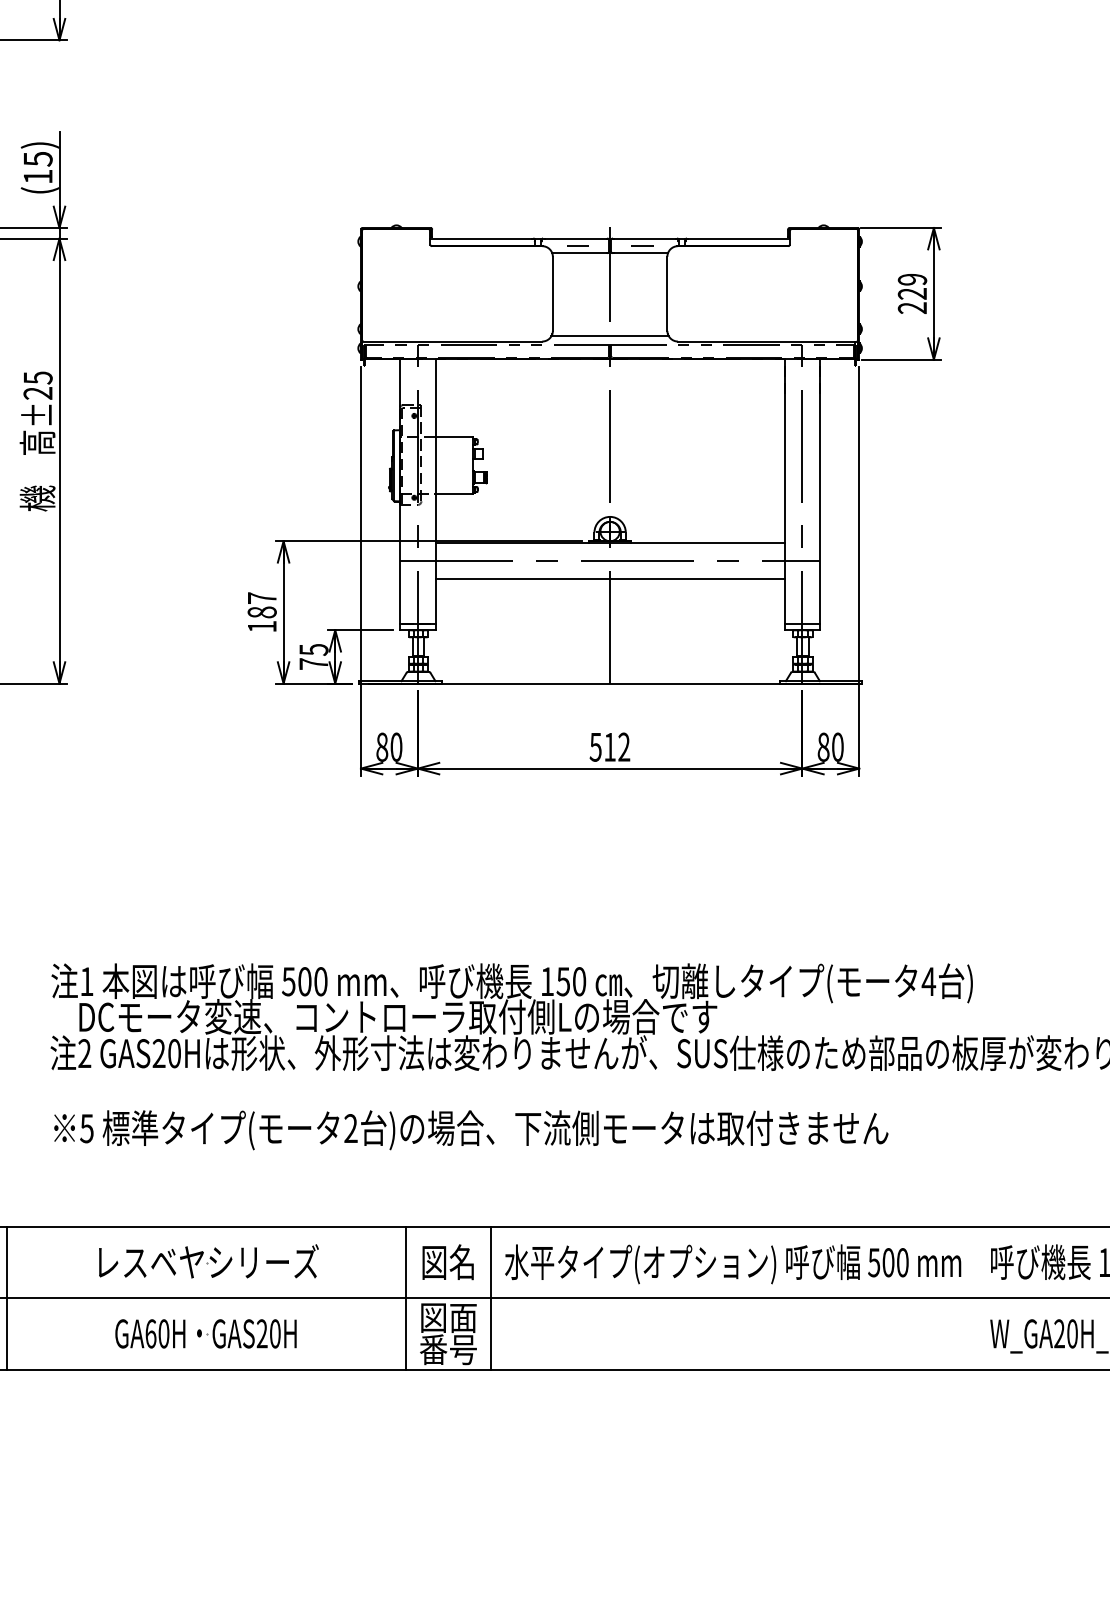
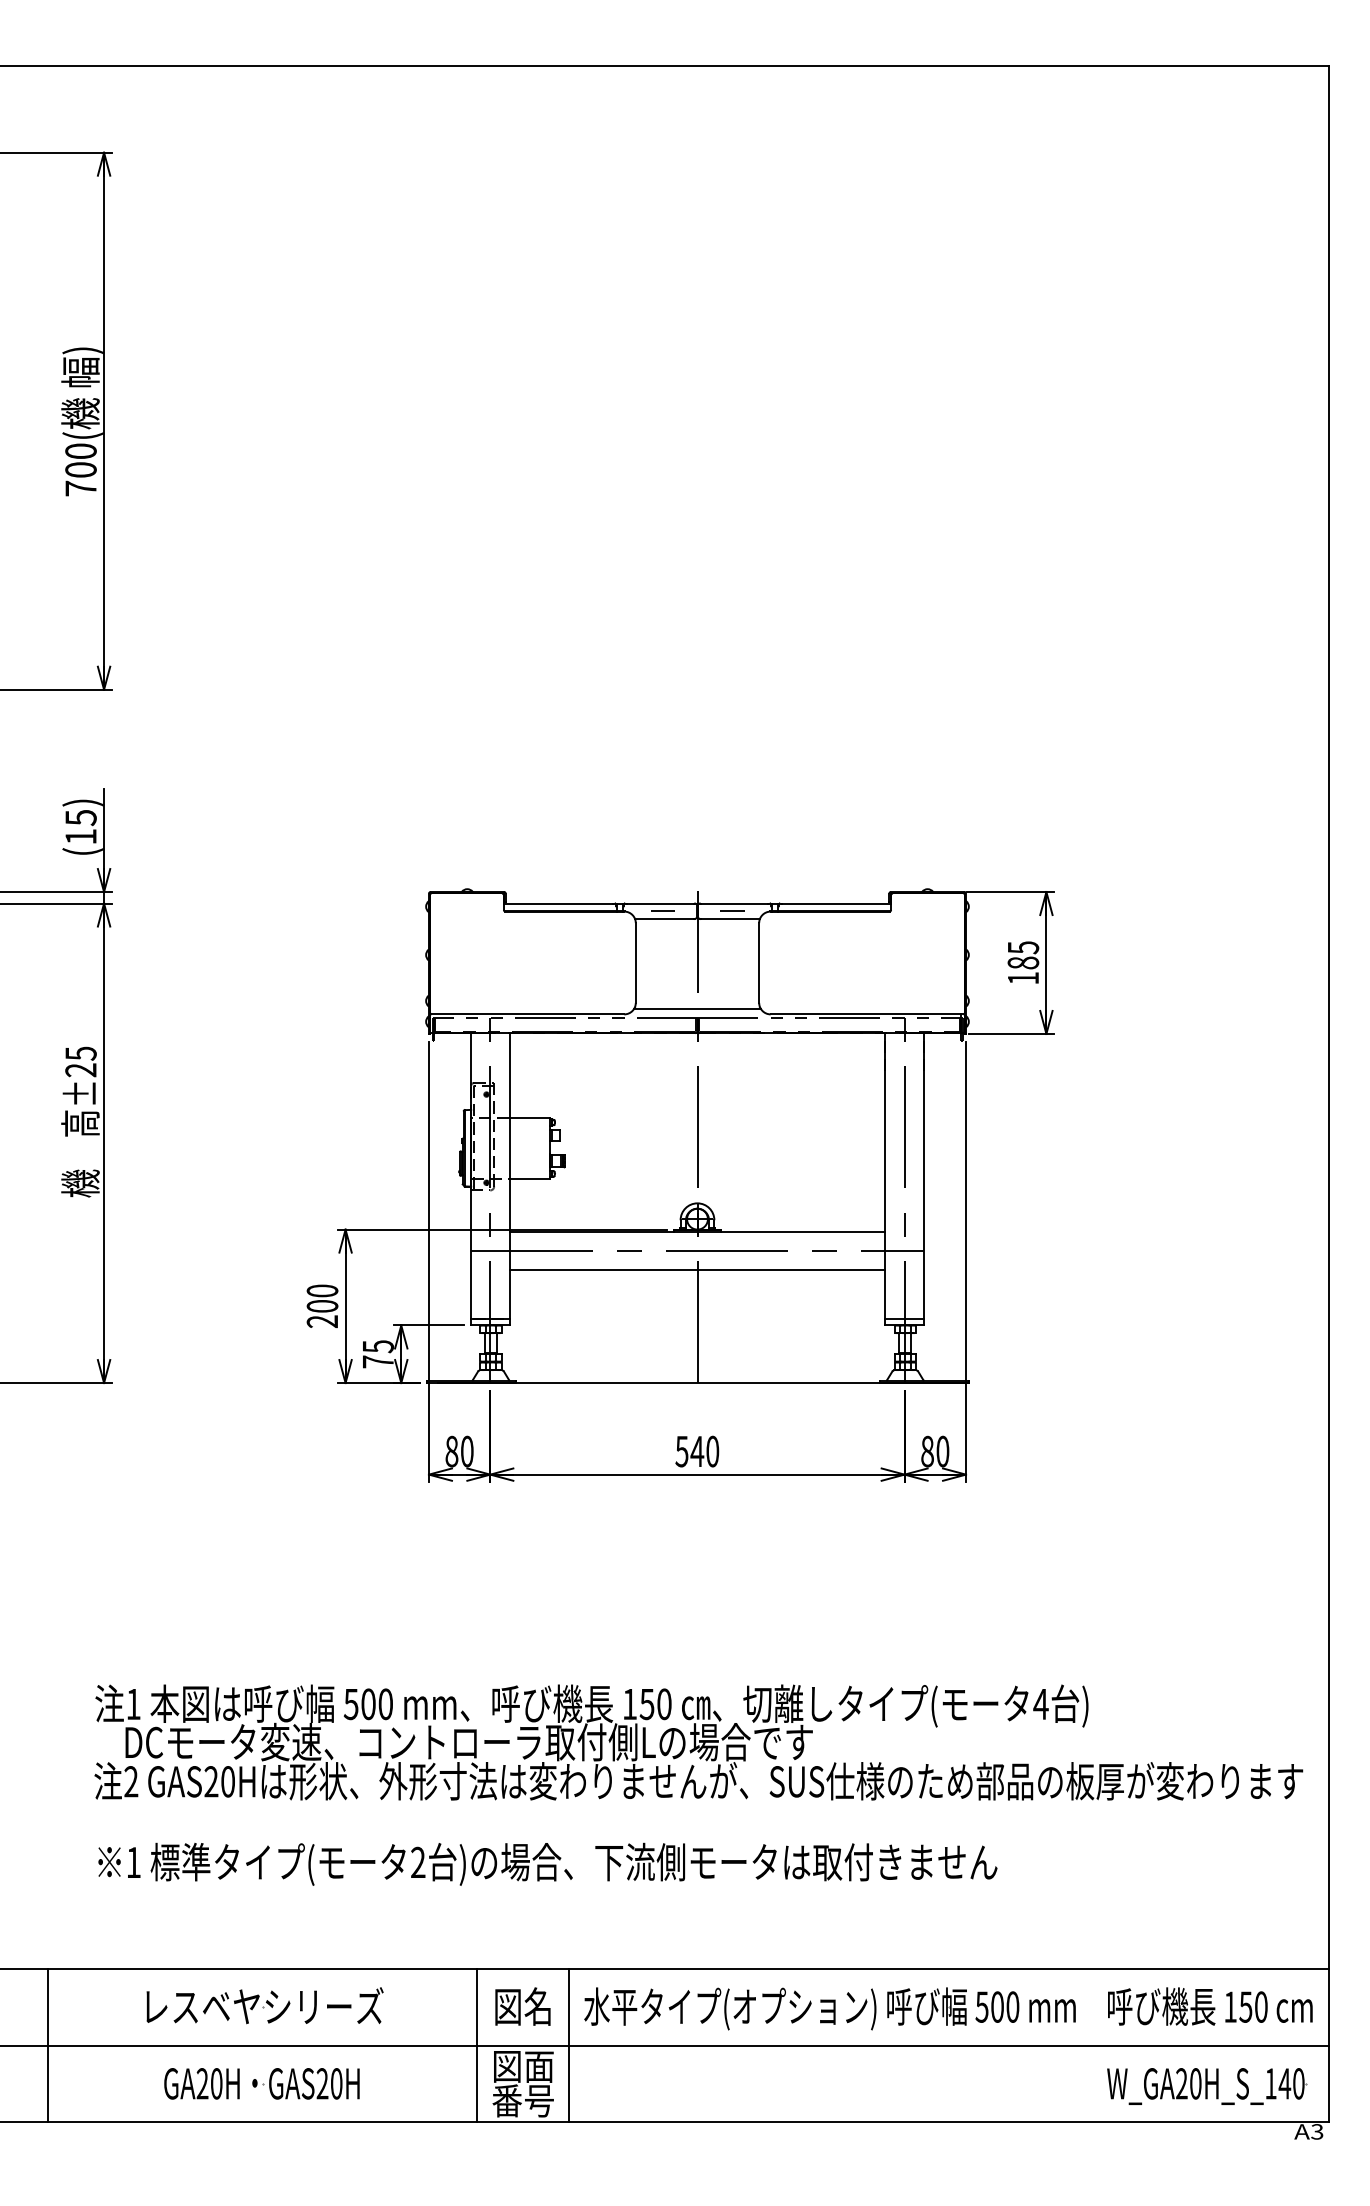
text: (912, 293) -> (1023, 962), 229 -> 185
text: (262, 612) -> (322, 1306), 187 -> 200
text: (616, 747) -> (704, 1451), 512 -> 540
text: (86, 1128) -> (133, 1862), 5 -> 1
text: (150, 1333) -> (202, 2083), GA60H -> GA20H

